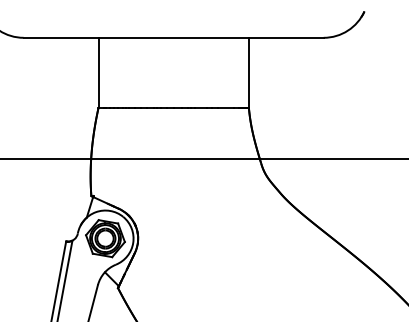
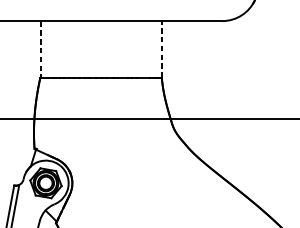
line: (248, 72) -> (161, 49), solid -> dashed
line: (98, 73) -> (40, 49), solid -> dashed

